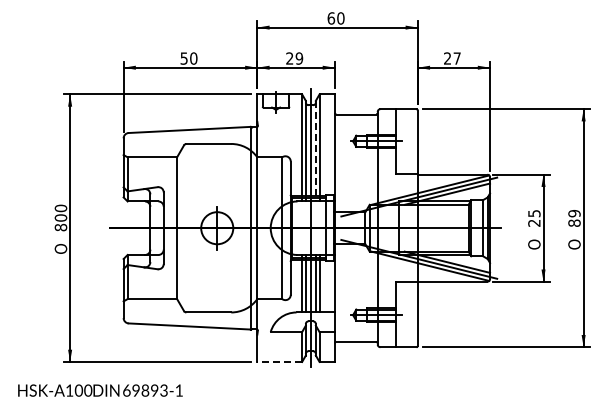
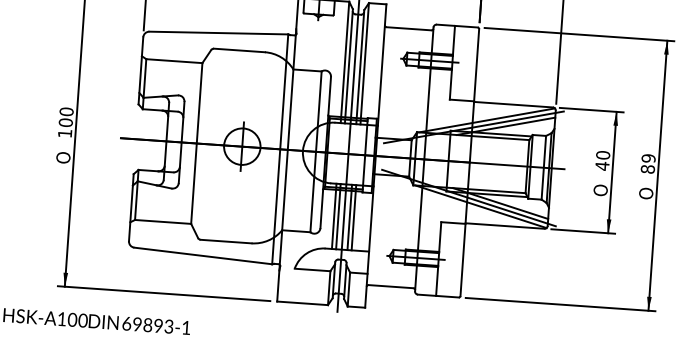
line: (315, 151) -> (359, 67), dashed -> solid
text: (534, 218) -> (602, 160), 25 -> 40
text: (60, 227) -> (64, 133), 800 -> 100
line: (279, 361) -> (302, 302), dashed -> solid

